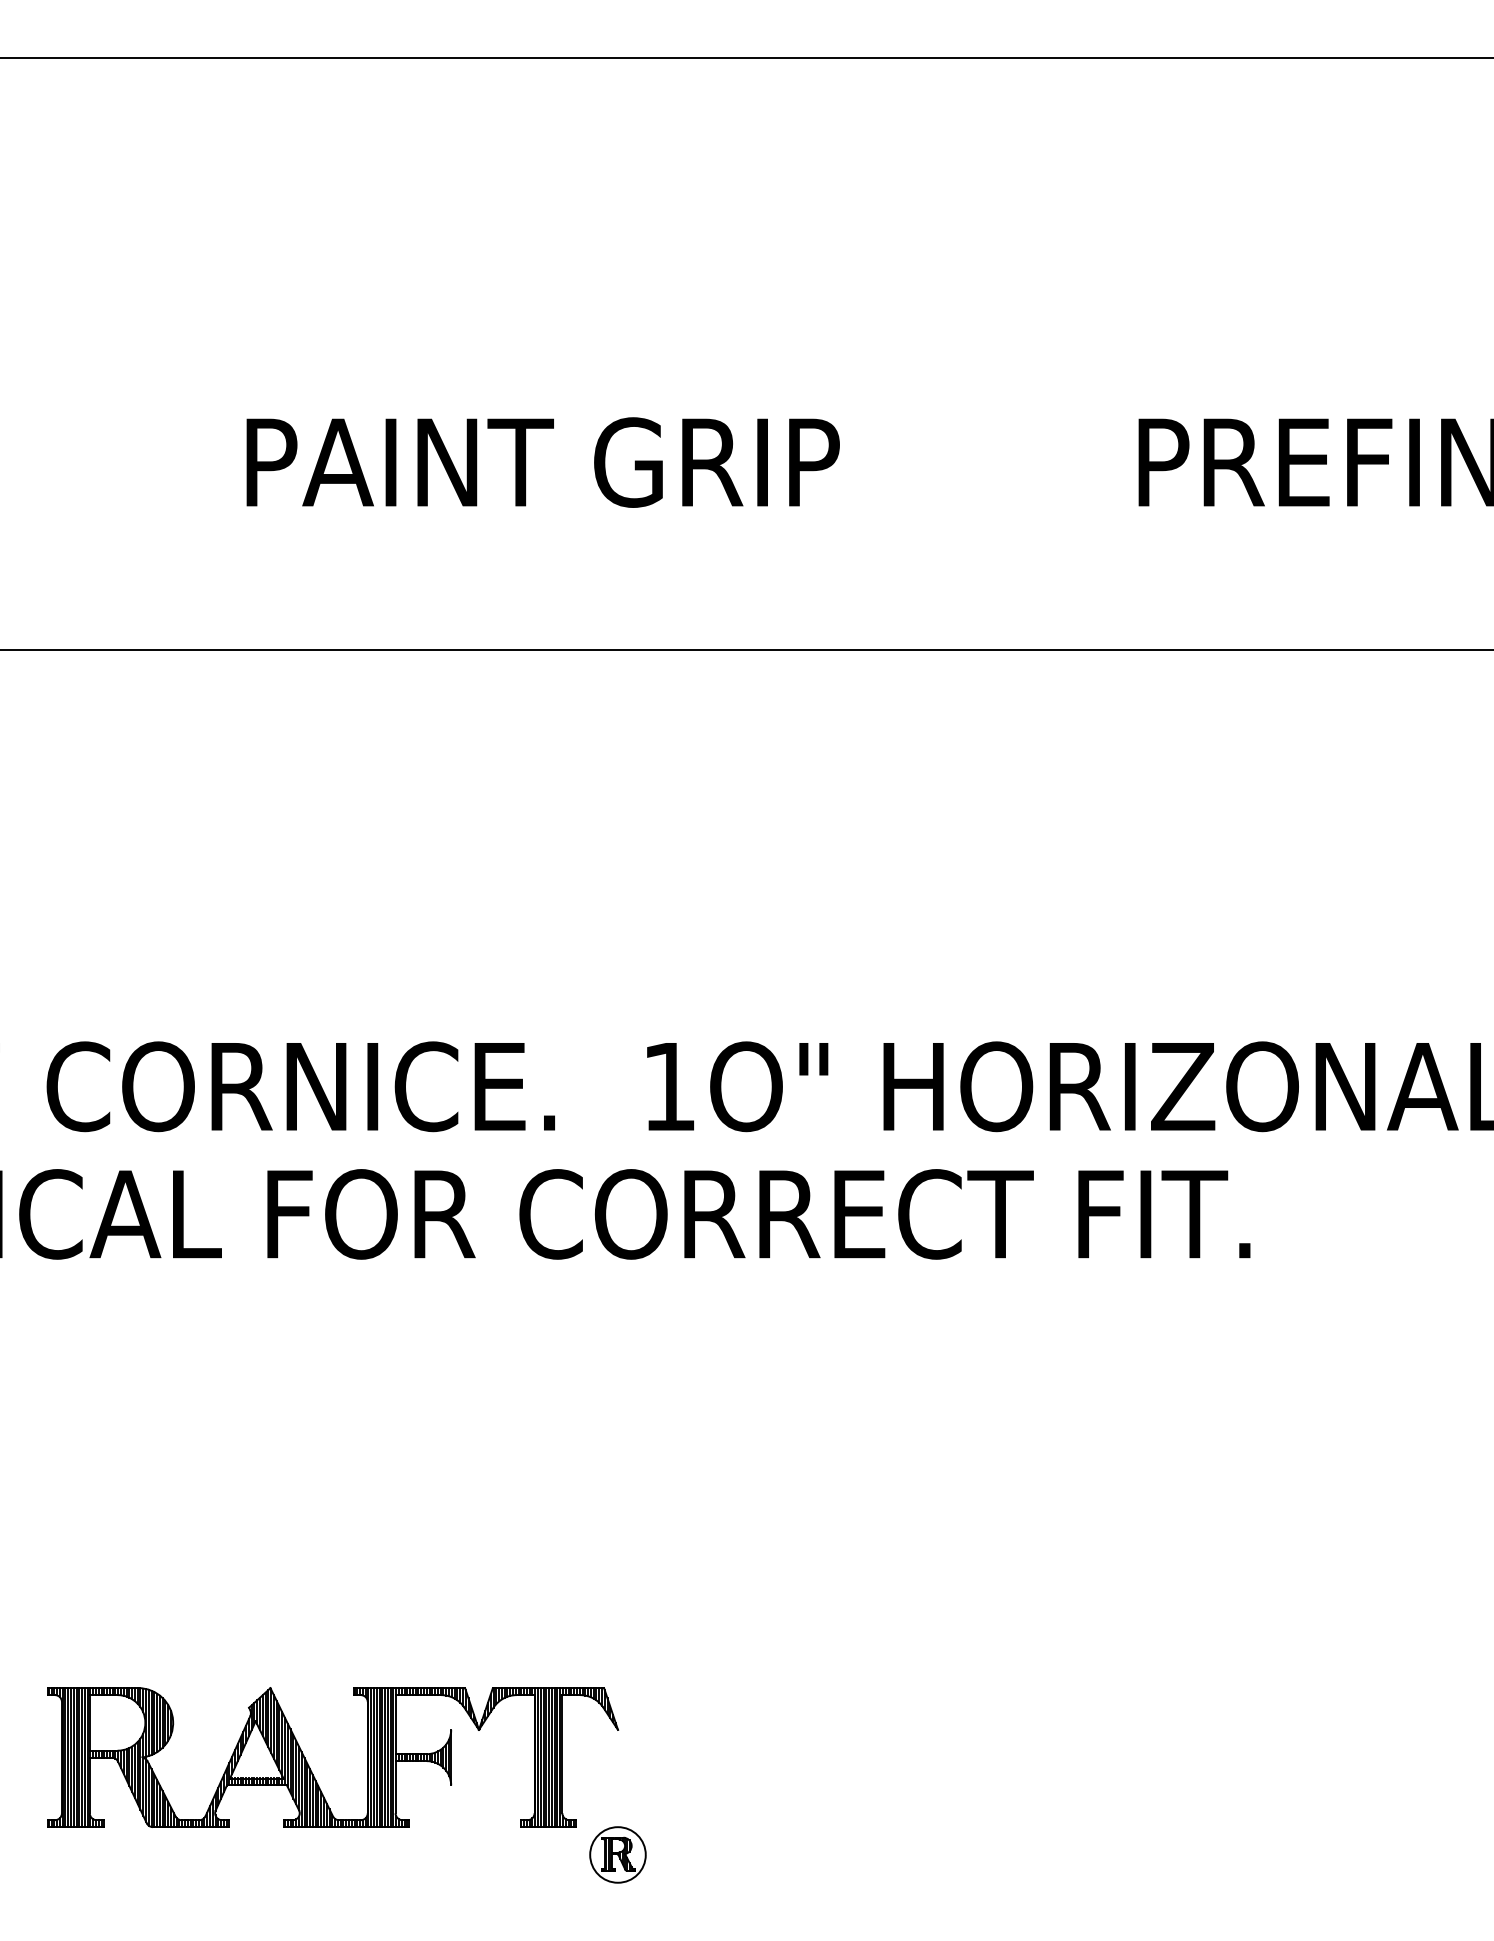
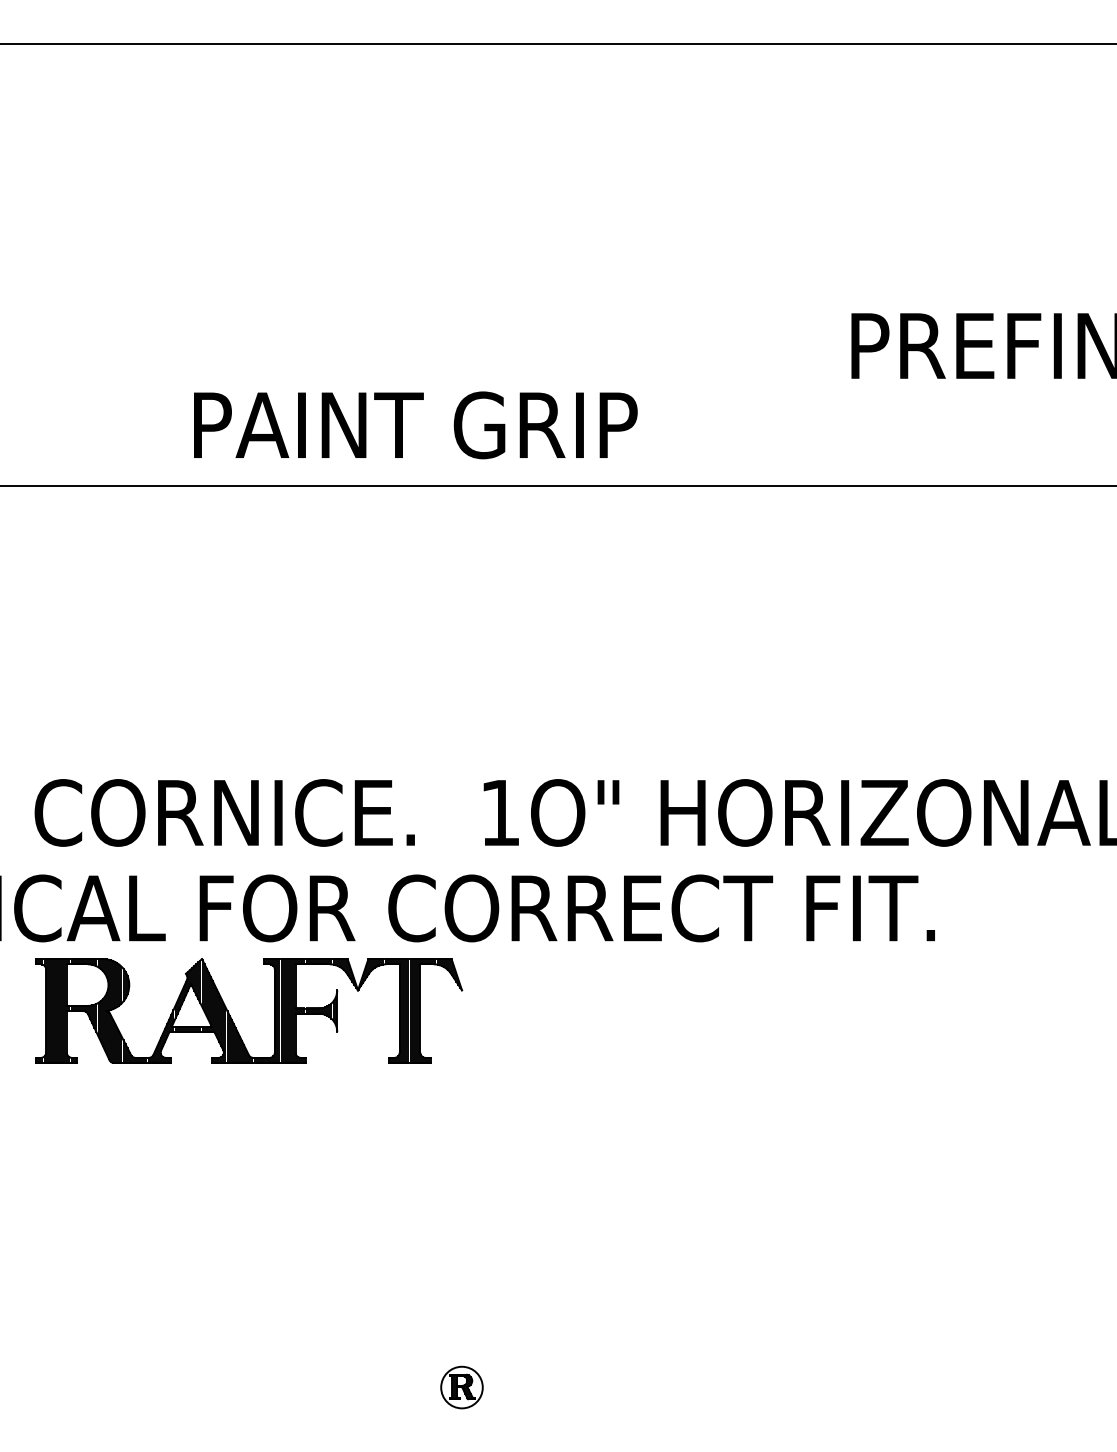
text: (542, 462) -> (415, 425), moved
part: (311, 1769) -> (232, 1019), moved

